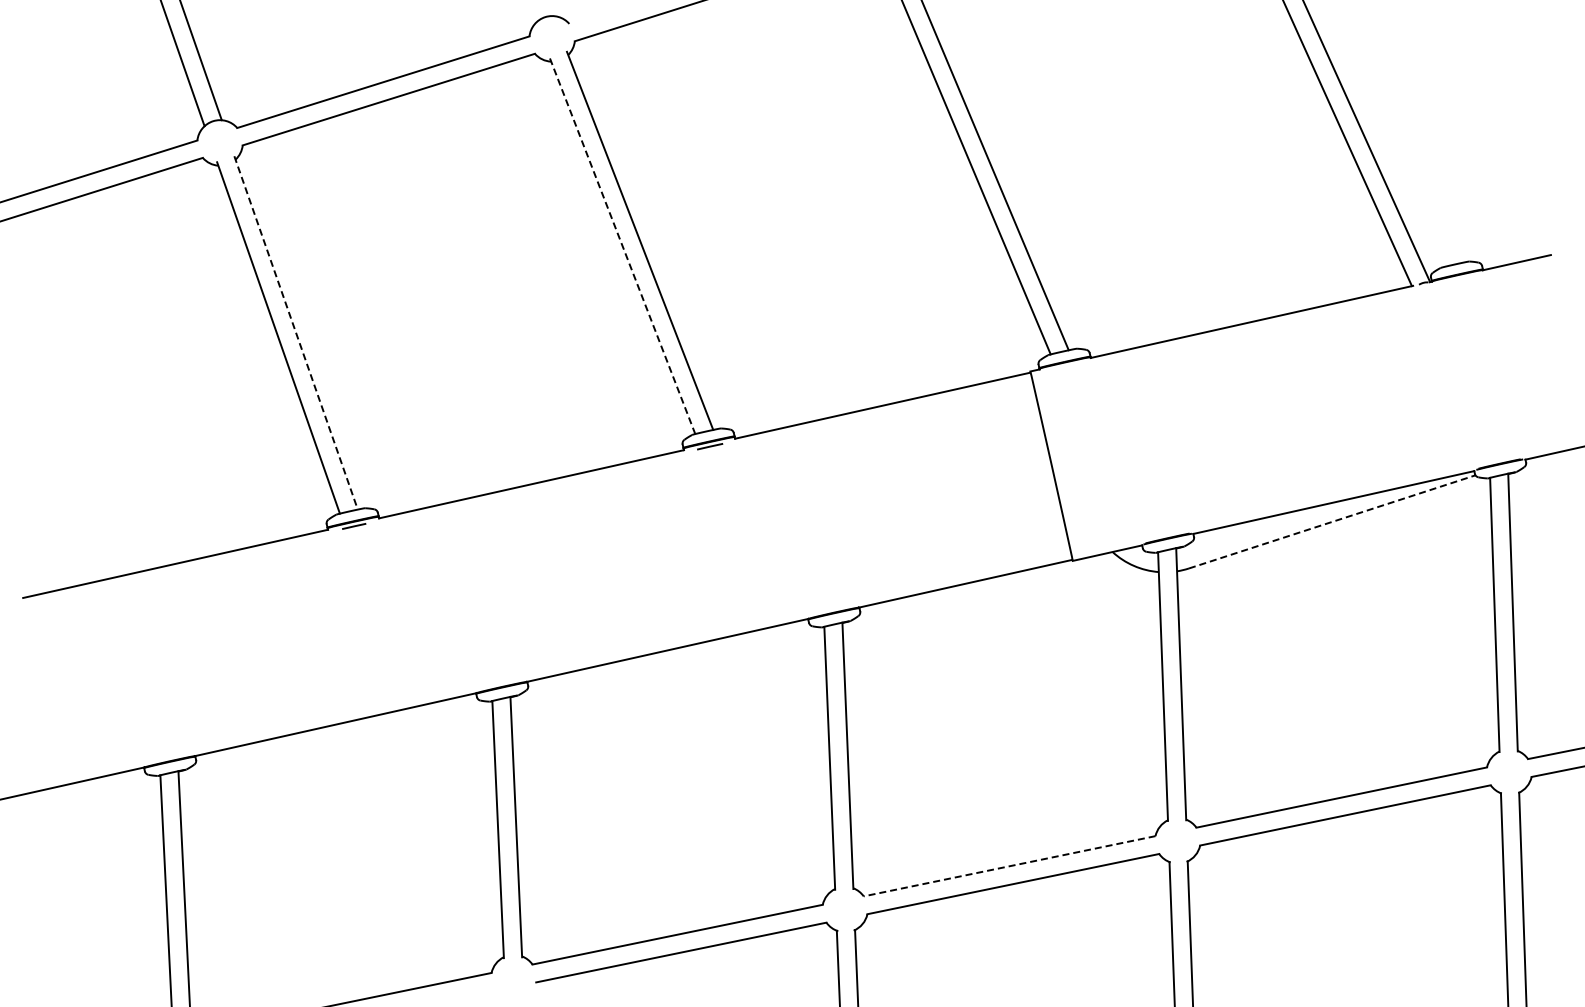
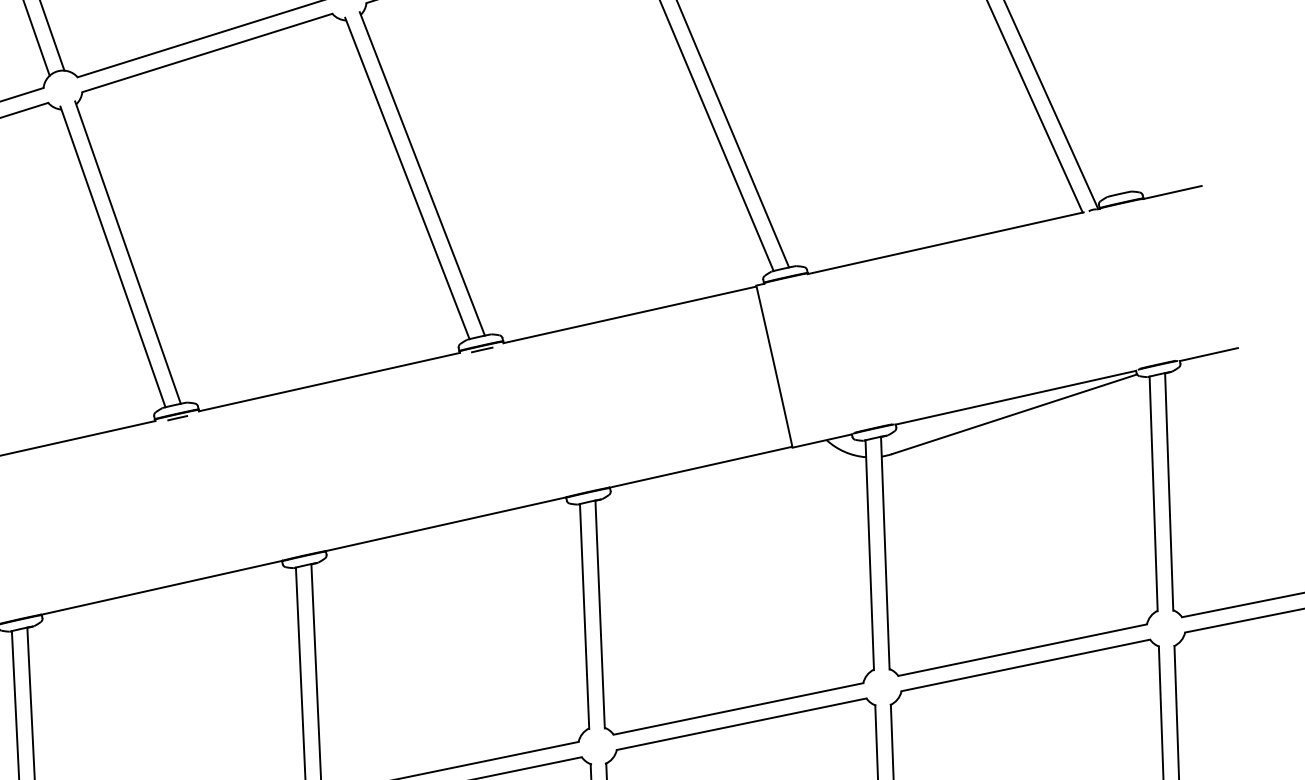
line: (622, 246) -> (407, 178), dashed -> solid
line: (296, 333) -> (128, 253), dashed -> solid
line: (1332, 521) -> (1014, 413), dashed -> solid
line: (1009, 866) -> (738, 709), dashed -> solid

